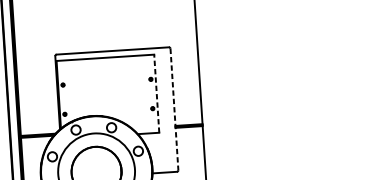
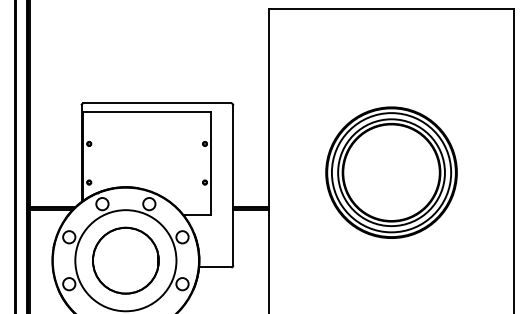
part: (293, 91) -> (391, 172), added
line: (156, 93) -> (211, 162), dashed -> solid
line: (174, 109) -> (233, 185), dashed -> solid

